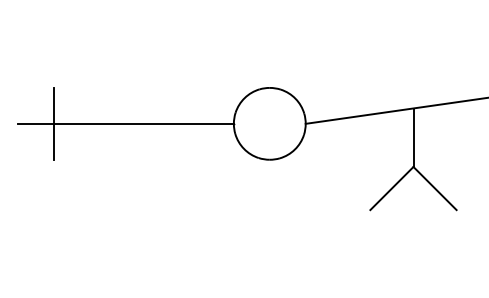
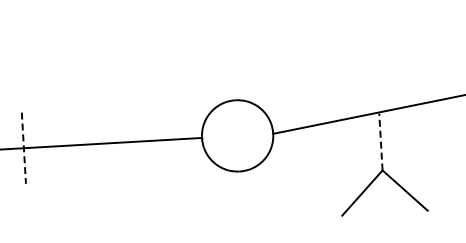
line: (54, 123) -> (24, 147), solid -> dashed
line: (413, 138) -> (380, 142), solid -> dashed

